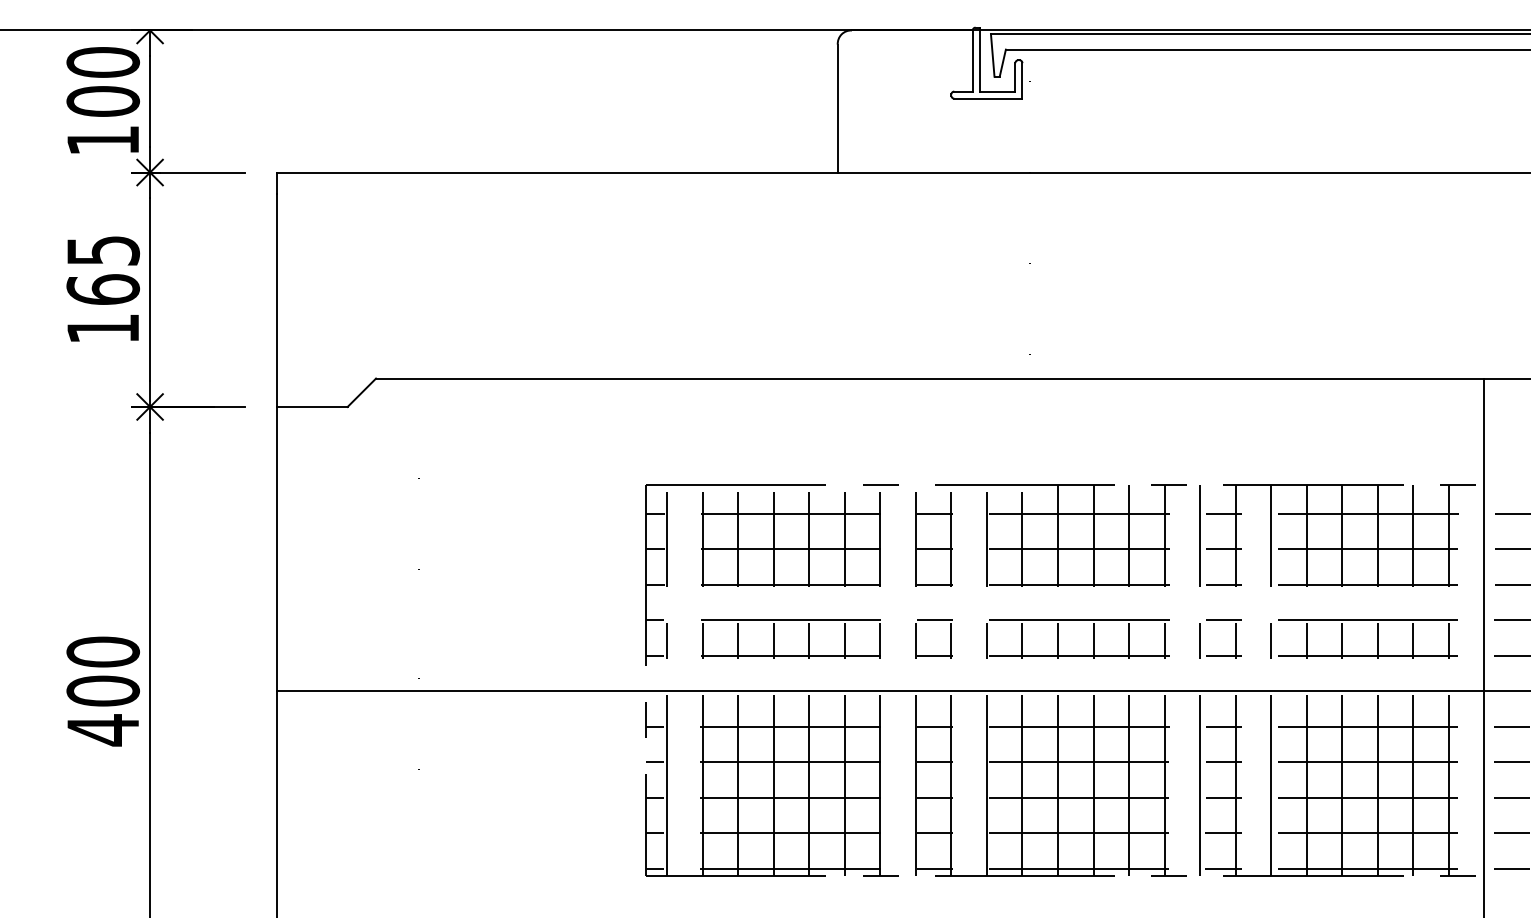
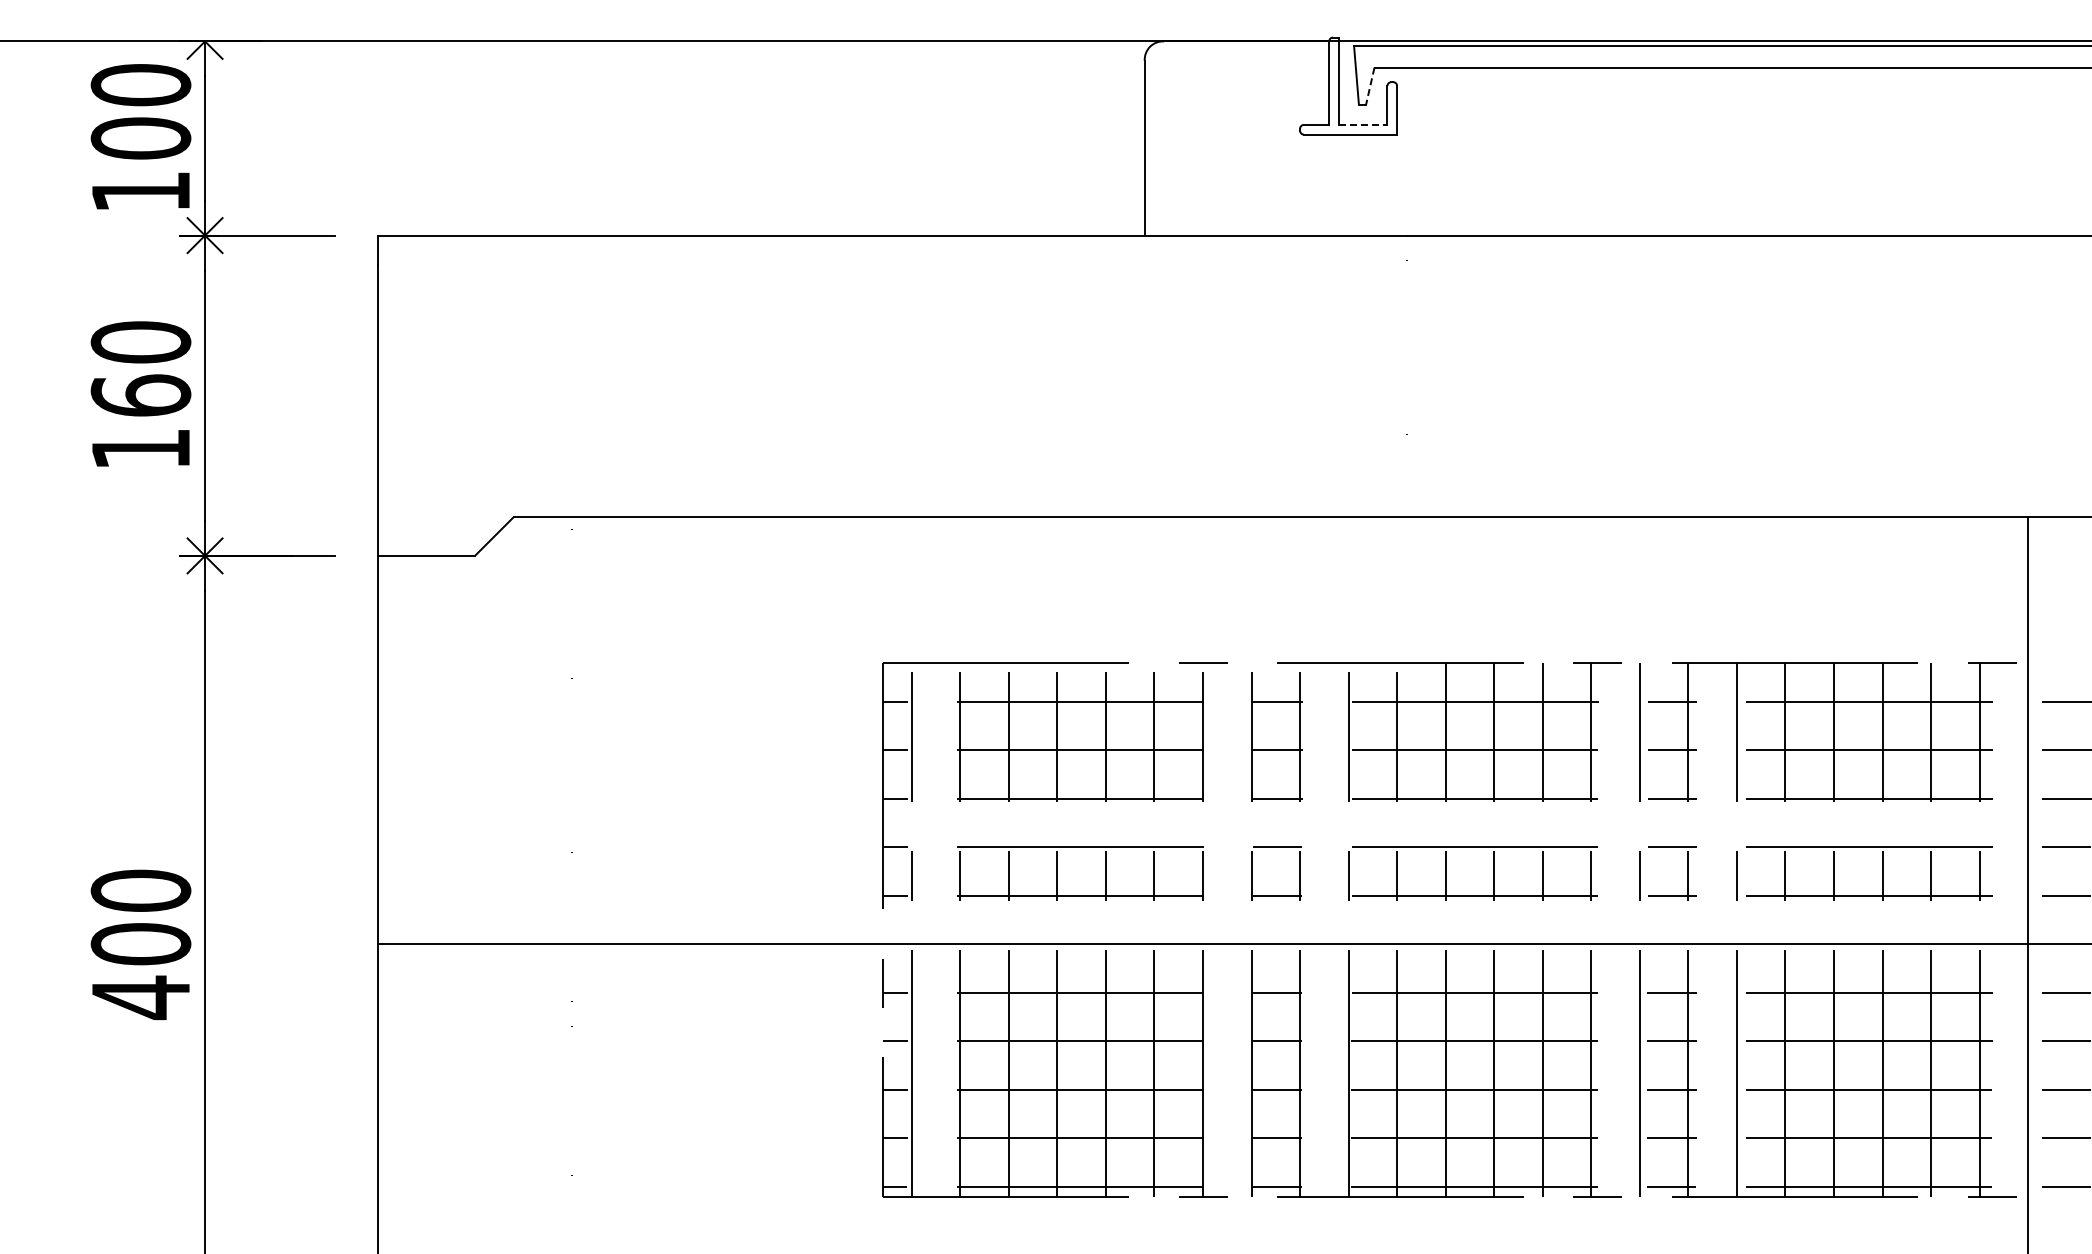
line: (1002, 63) -> (1370, 86), solid -> dashed
line: (997, 91) -> (1363, 124), solid -> dashed
text: (102, 250) -> (140, 342), 165 -> 160

